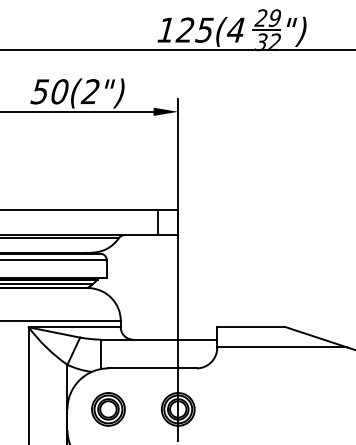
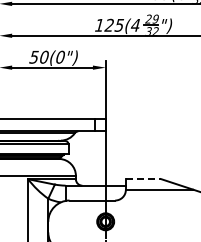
text: (89, 90) -> (59, 56), 50(2") -> 50(0")
line: (251, 327) -> (143, 179), solid -> dashed
part: (108, 408) -> (69, 221), removed

